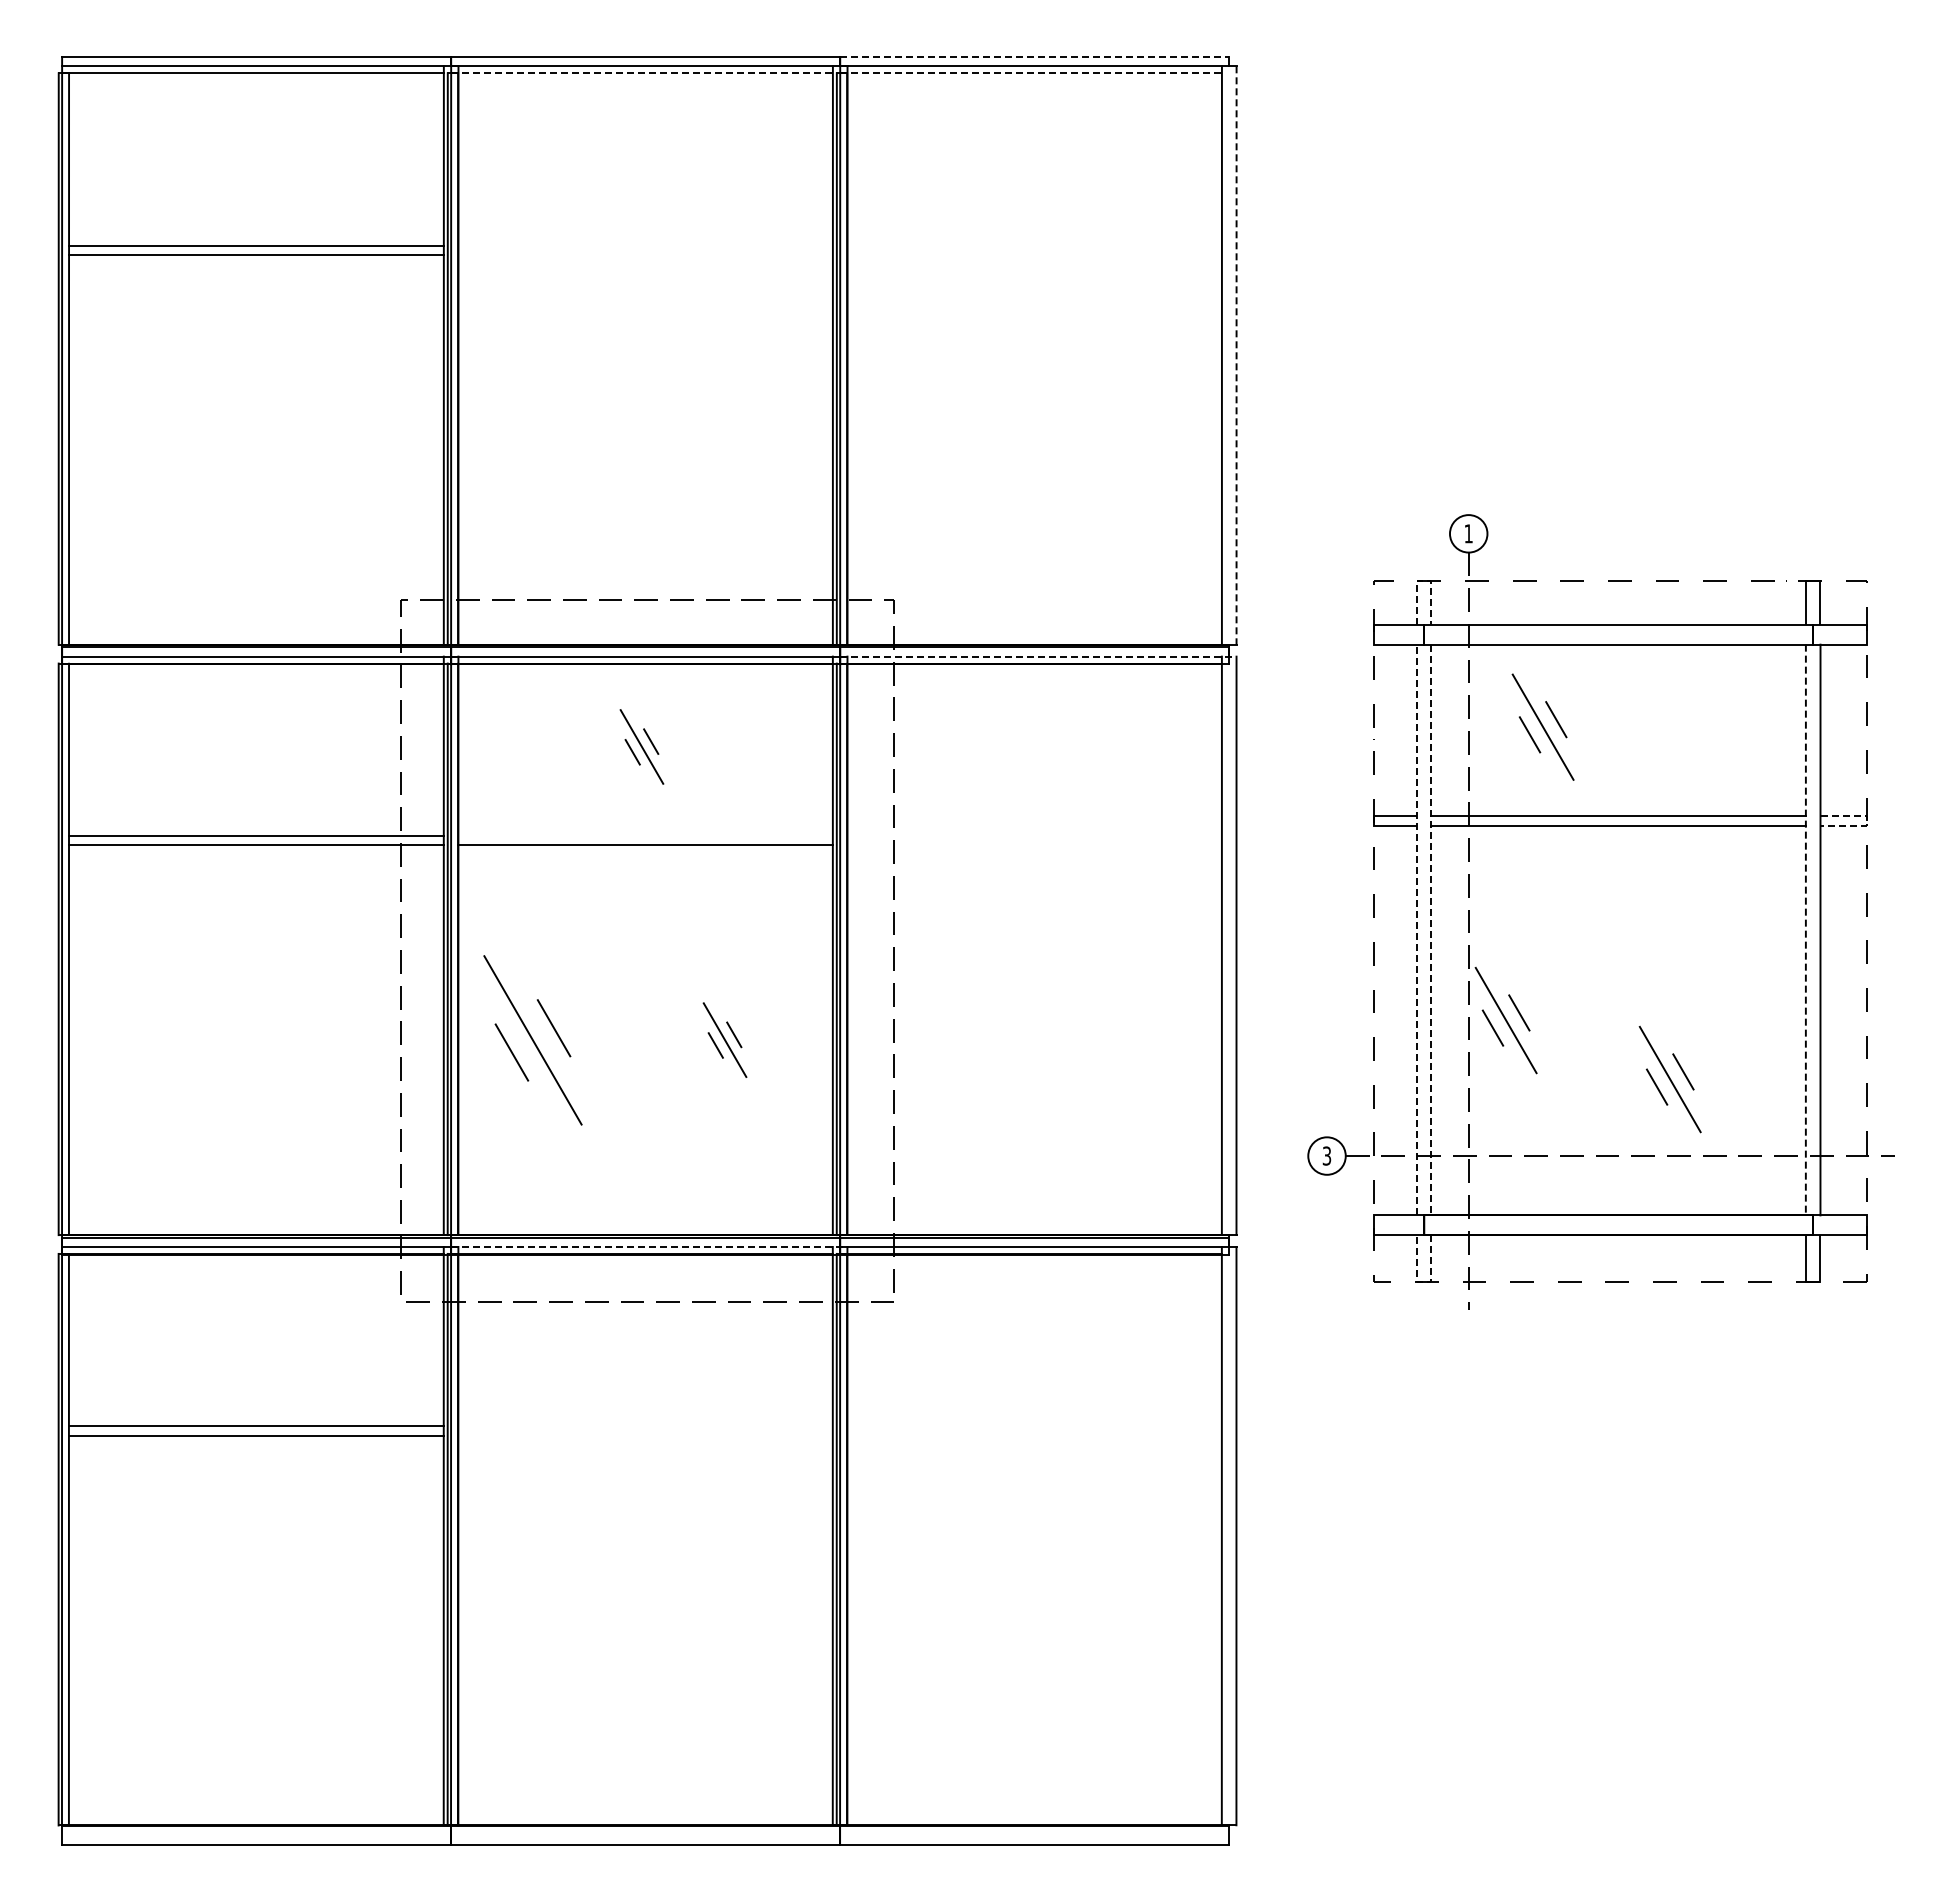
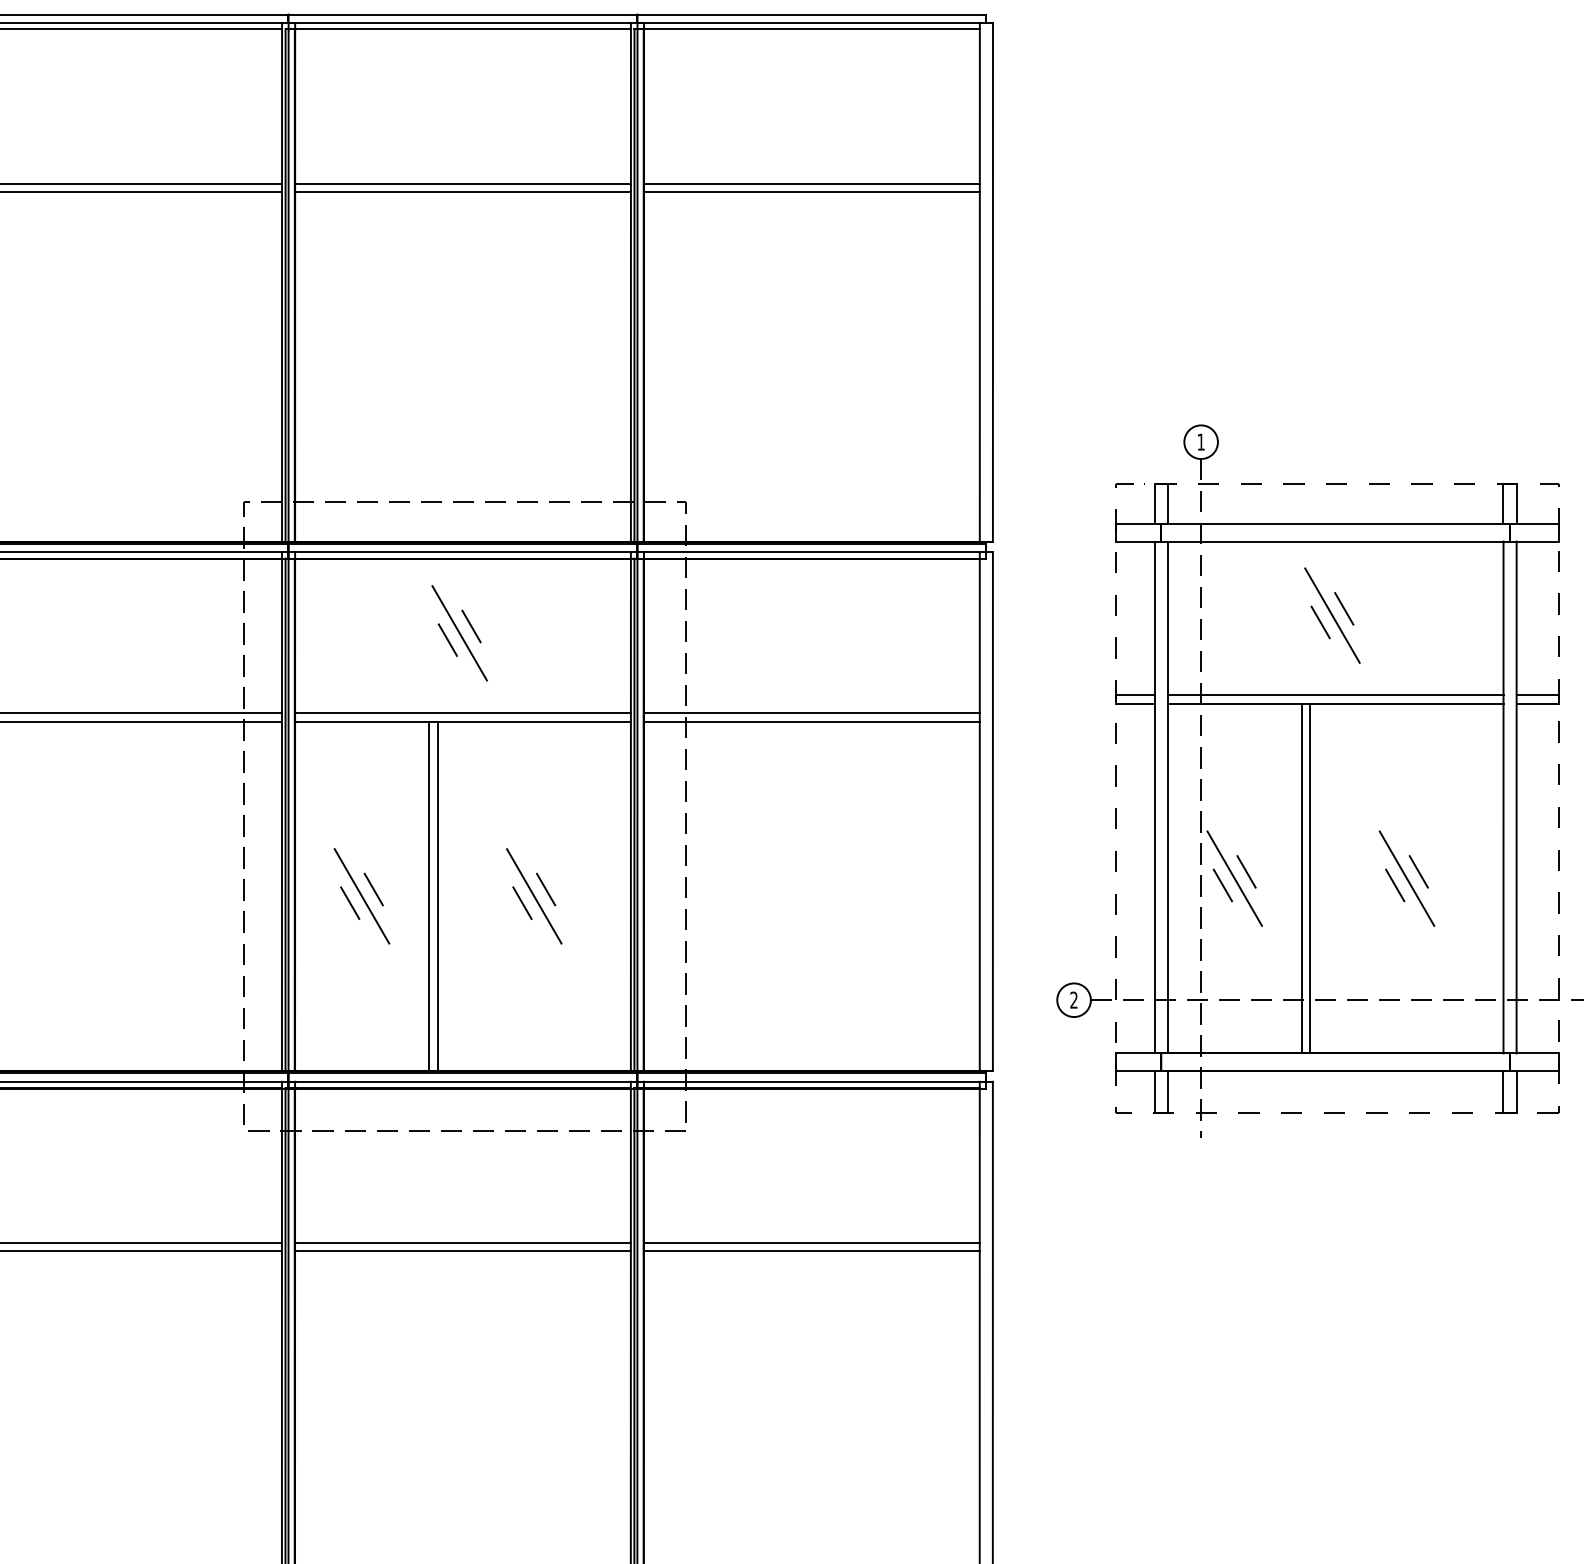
line: (1035, 56) -> (812, 14), dashed -> solid
line: (642, 73) -> (460, 29), dashed -> solid
line: (1031, 73) -> (809, 29), dashed -> solid
line: (645, 245) -> (462, 183), added
line: (1034, 245) -> (811, 183), added
line: (645, 255) -> (462, 192), added
line: (1034, 255) -> (811, 192), added
line: (1236, 355) -> (992, 282), dashed -> solid
line: (1424, 580) -> (1161, 484), dashed -> solid
line: (1038, 656) -> (815, 552), dashed -> solid
part: (1542, 726) -> (1331, 614), moved
part: (641, 746) -> (459, 632), size x1.43
line: (1867, 820) -> (1558, 699), dashed -> solid
line: (645, 835) -> (462, 712), added
line: (1034, 835) -> (811, 712), added
line: (1034, 845) -> (811, 721), added
line: (1416, 929) -> (1154, 797), dashed -> solid
line: (1431, 930) -> (1167, 797), dashed -> solid
line: (1805, 930) -> (1503, 797), dashed -> solid
line: (1581, 1020) -> (1302, 878), added
line: (1590, 1020) -> (1310, 878), added
part: (532, 1039) -> (361, 895), size x0.62
part: (724, 1039) -> (533, 895), size x1.43
line: (607, 1040) -> (428, 896), added
line: (617, 1040) -> (437, 896), added
part: (1669, 1079) -> (1406, 878), moved
text: (1326, 1156) -> (1073, 1000), 3 -> 2
line: (649, 1246) -> (466, 1081), dashed -> solid
line: (1423, 1281) -> (1160, 1112), dashed -> solid
line: (645, 1426) -> (462, 1242), added
line: (1034, 1426) -> (811, 1242), added
line: (645, 1435) -> (462, 1250), added
line: (1034, 1435) -> (811, 1250), added

